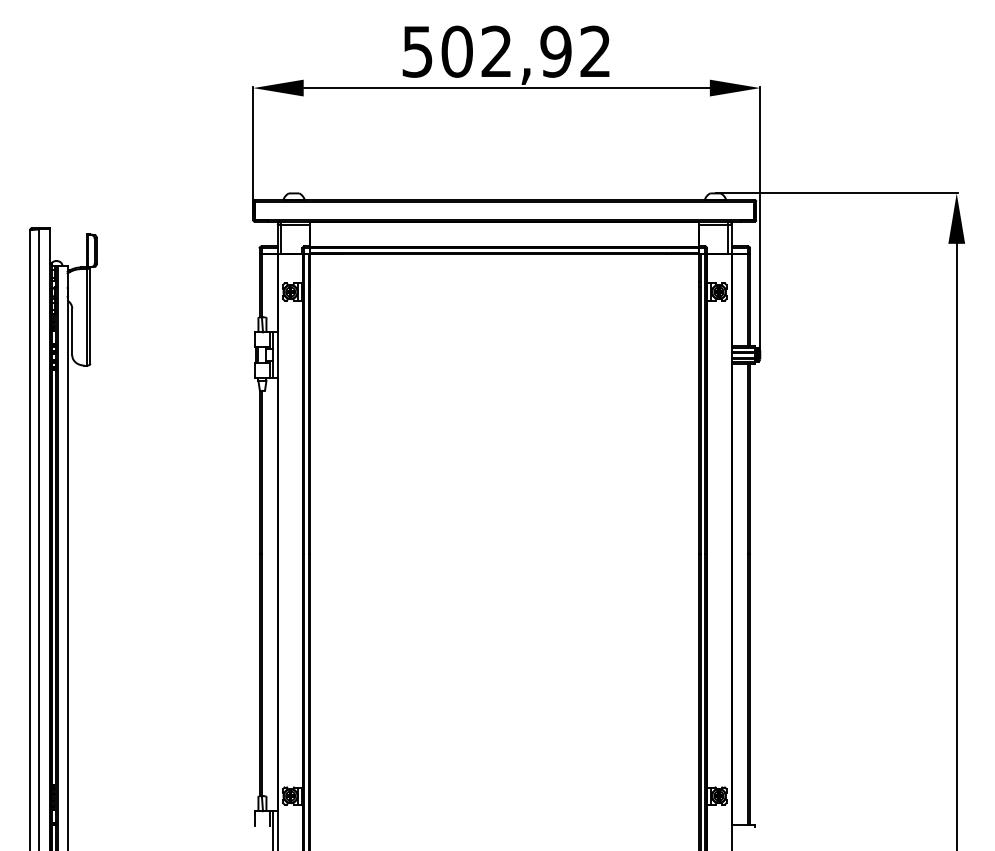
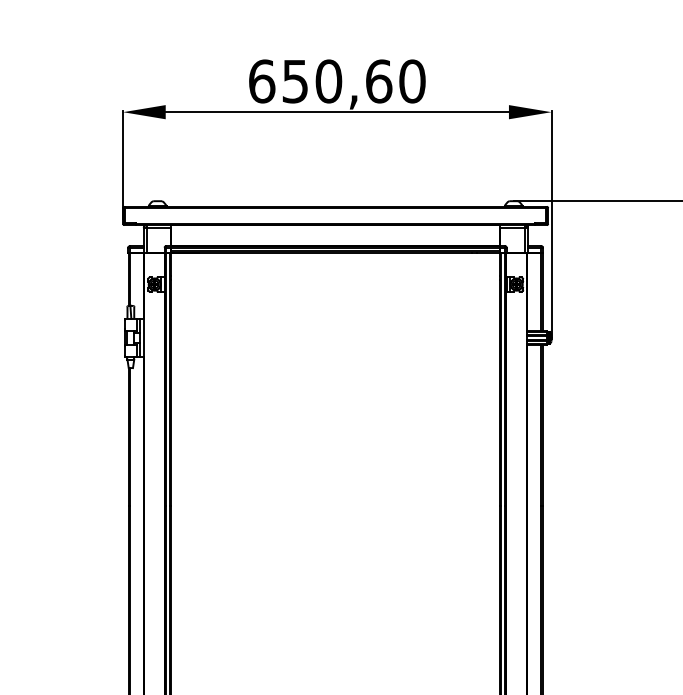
text: (506, 51) -> (337, 81), 502,92 -> 650,60

